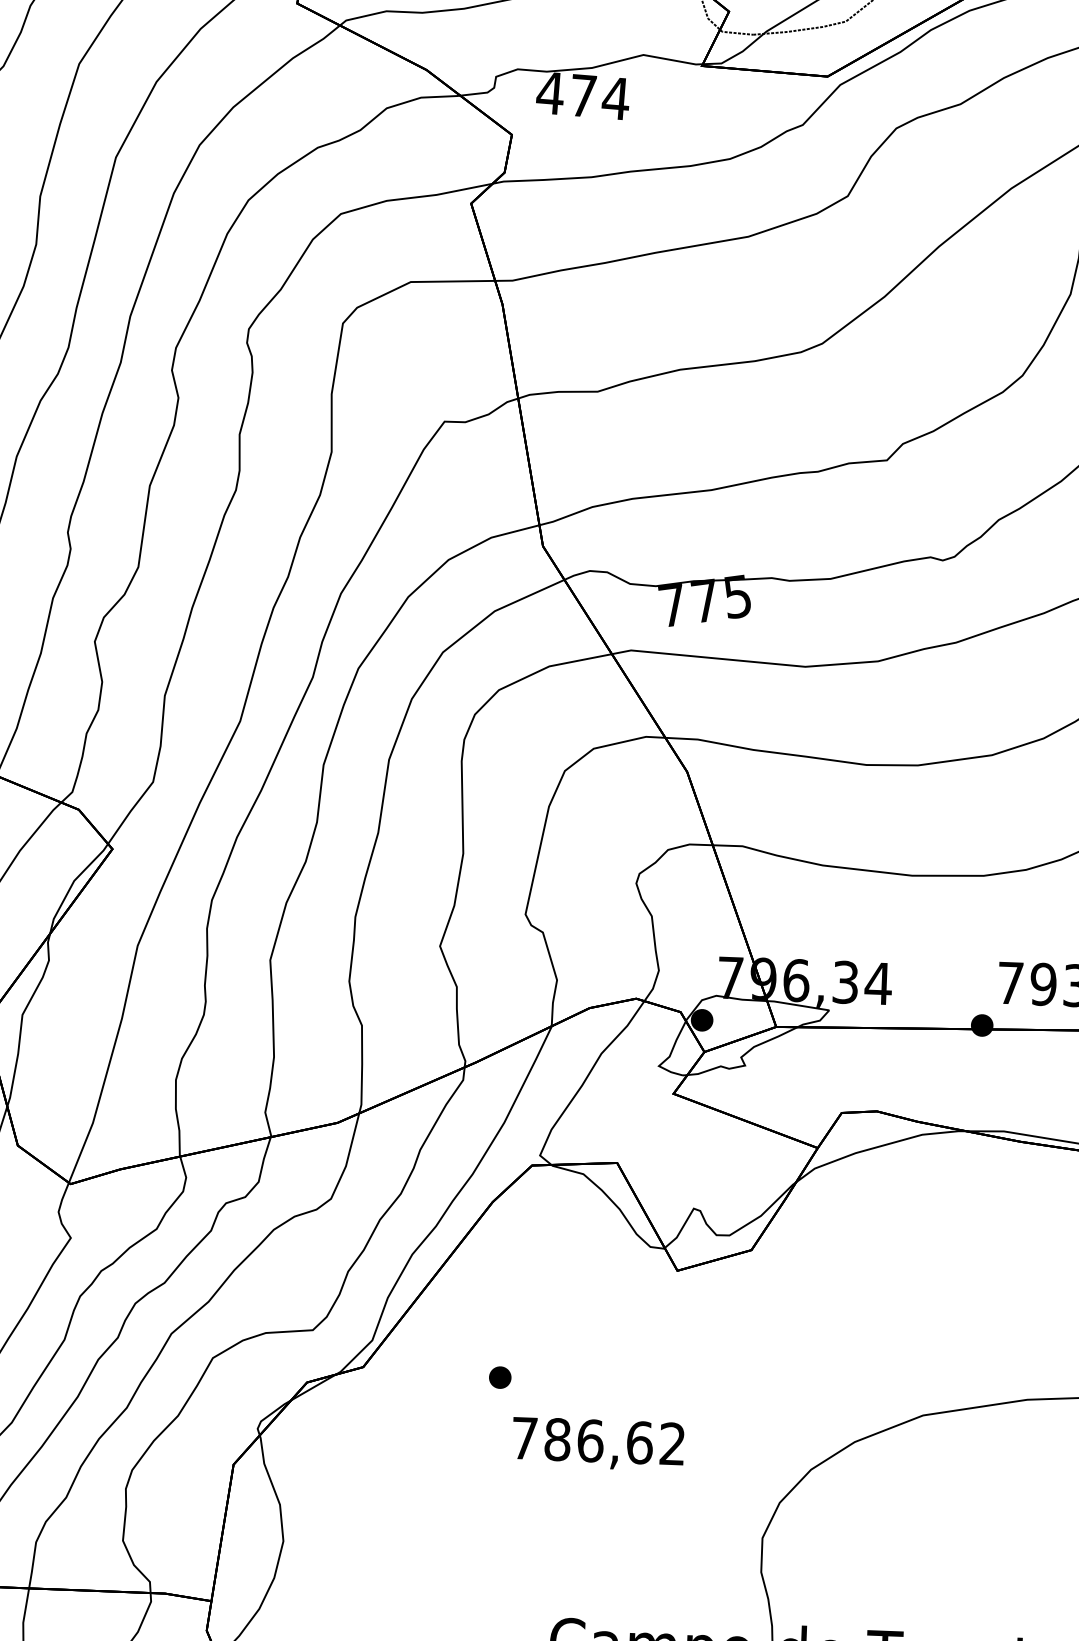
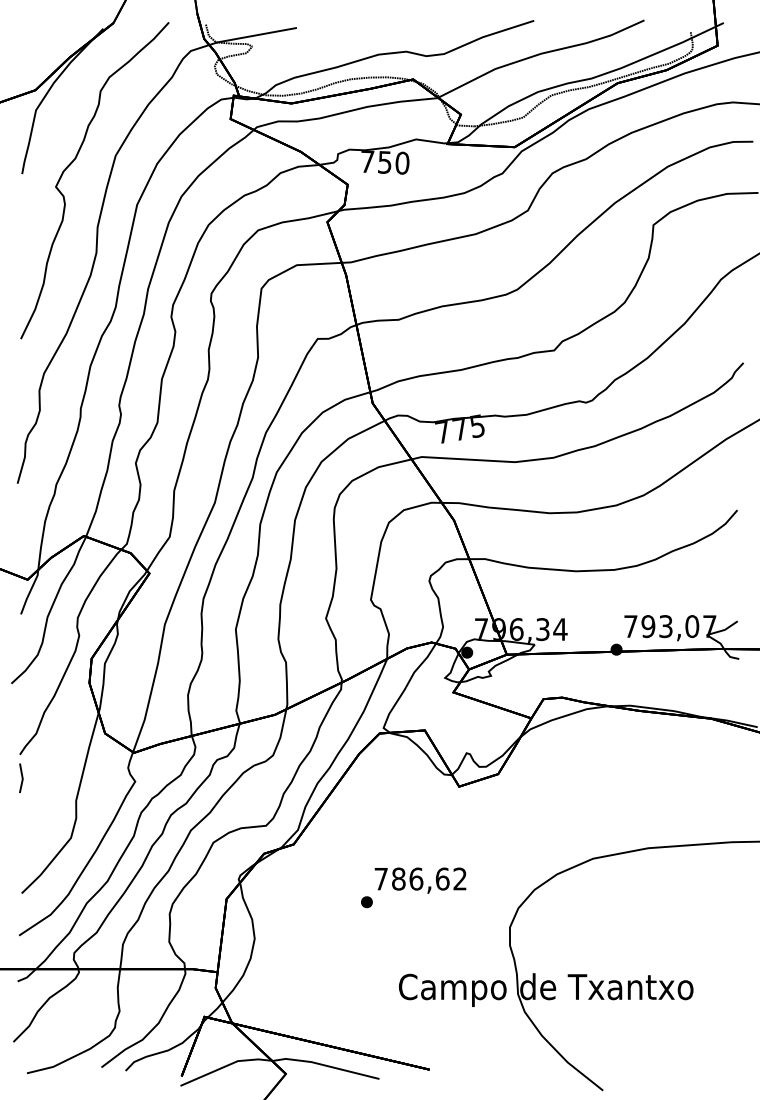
text: (582, 95) -> (384, 162), 474 -> 750
part: (499, 1378) -> (366, 902), moved

